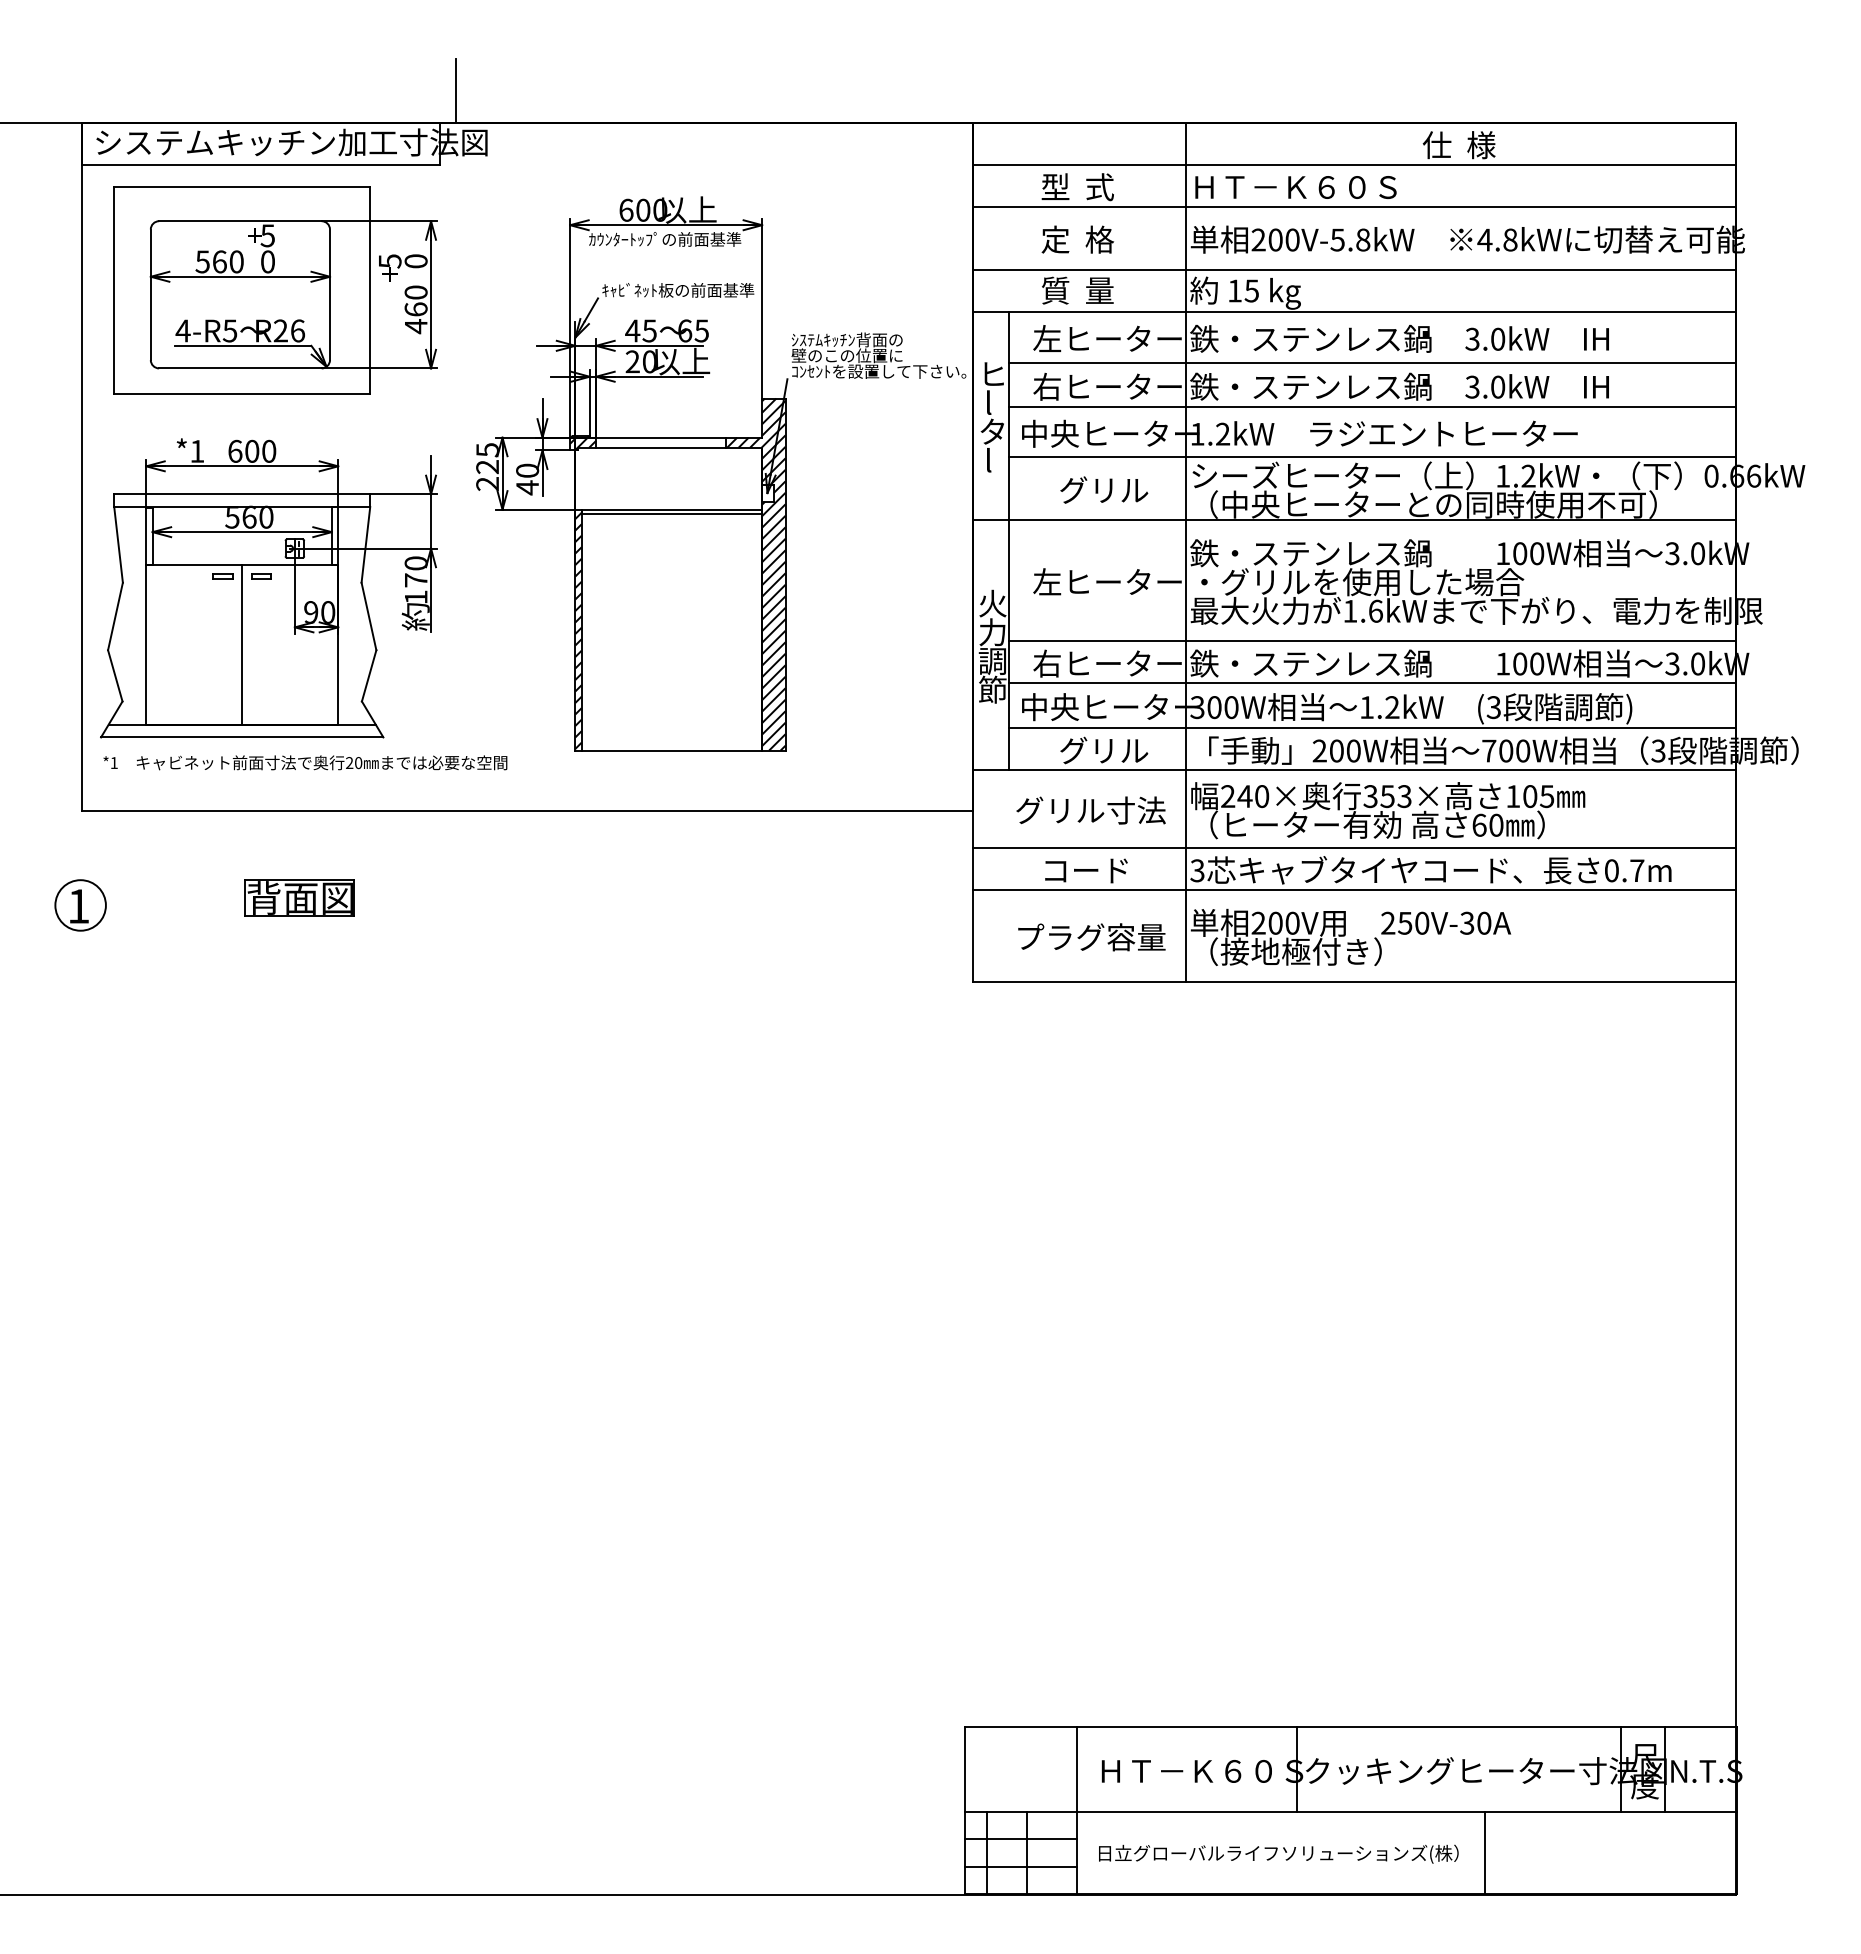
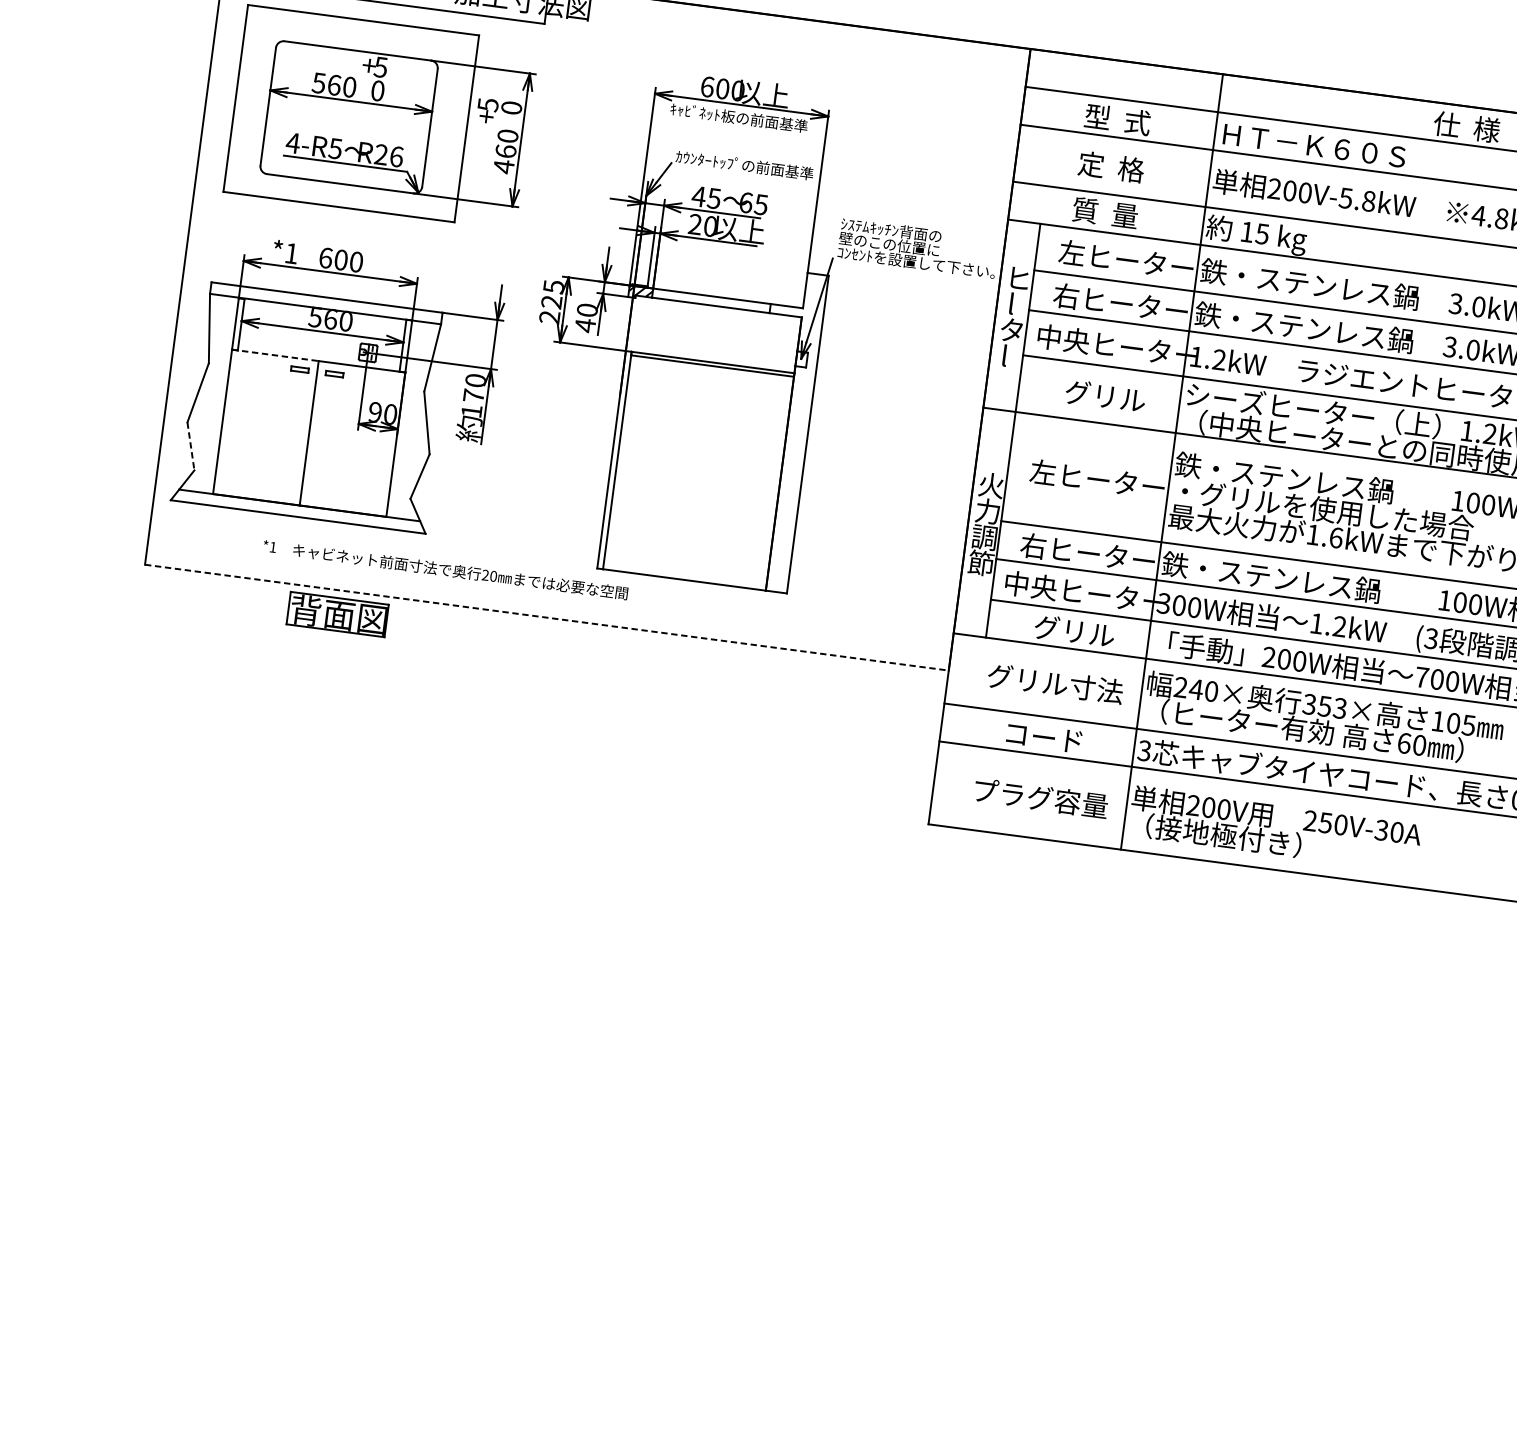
text: (624, 239) -> (702, 113), ｶｳﾝﾀｰﾄｯﾌﾟの前面基準 -> ｷｬﾋﾞﾈｯﾄ板の前面基準
text: (637, 289) -> (708, 159), ｷｬﾋﾞﾈｯﾄ板の前面基準 -> ｶｳﾝﾀｰﾄｯﾌﾟの前面基準
line: (194, 564) -> (275, 355), solid -> dashed
hatch: (756, 574) -> (781, 431), removed
hatch: (578, 630) -> (614, 460), removed
line: (115, 675) -> (191, 446), solid -> dashed
text: (305, 762) -> (445, 569), moved
line: (528, 811) -> (547, 617), solid -> dashed
part: (299, 897) -> (337, 614), moved
part: (80, 905) -> (132, 649), removed

